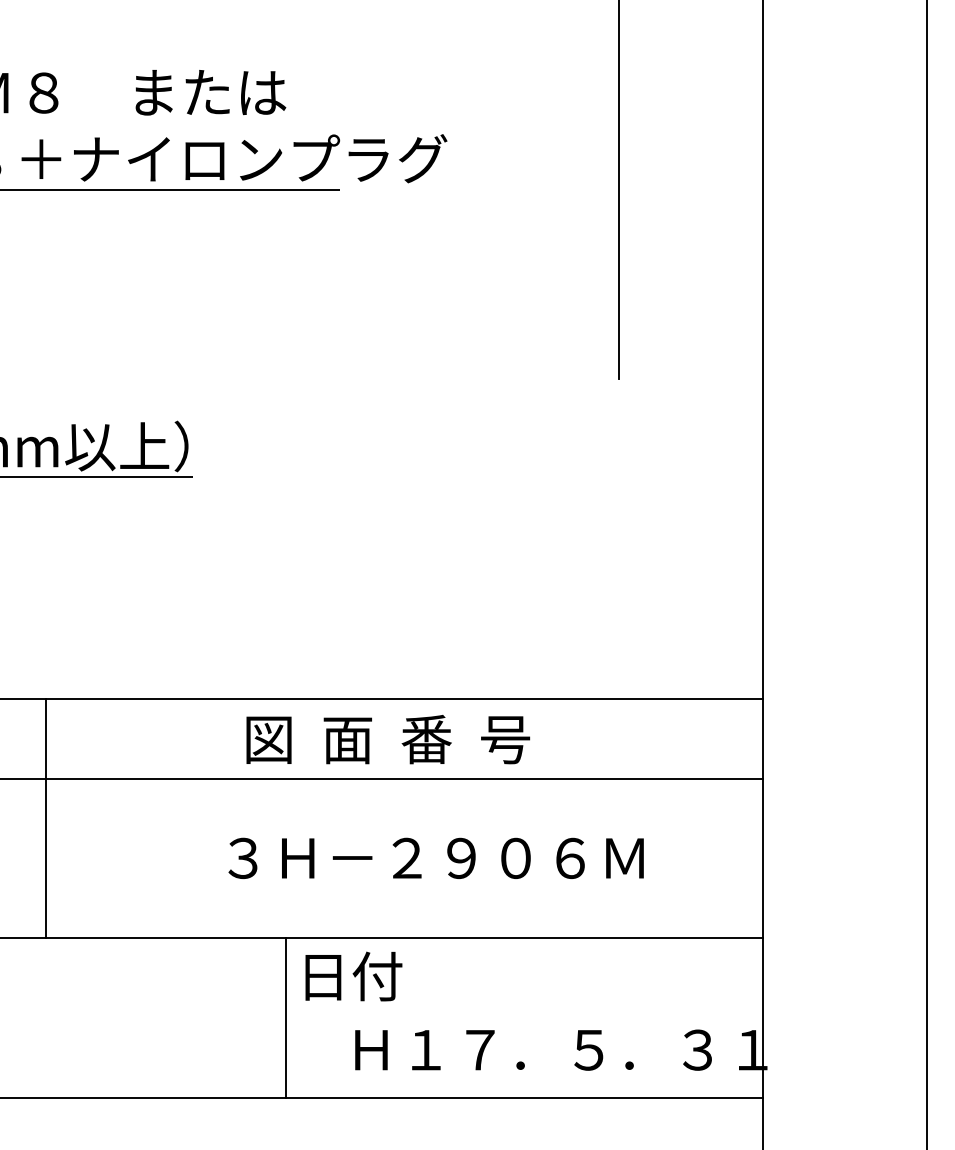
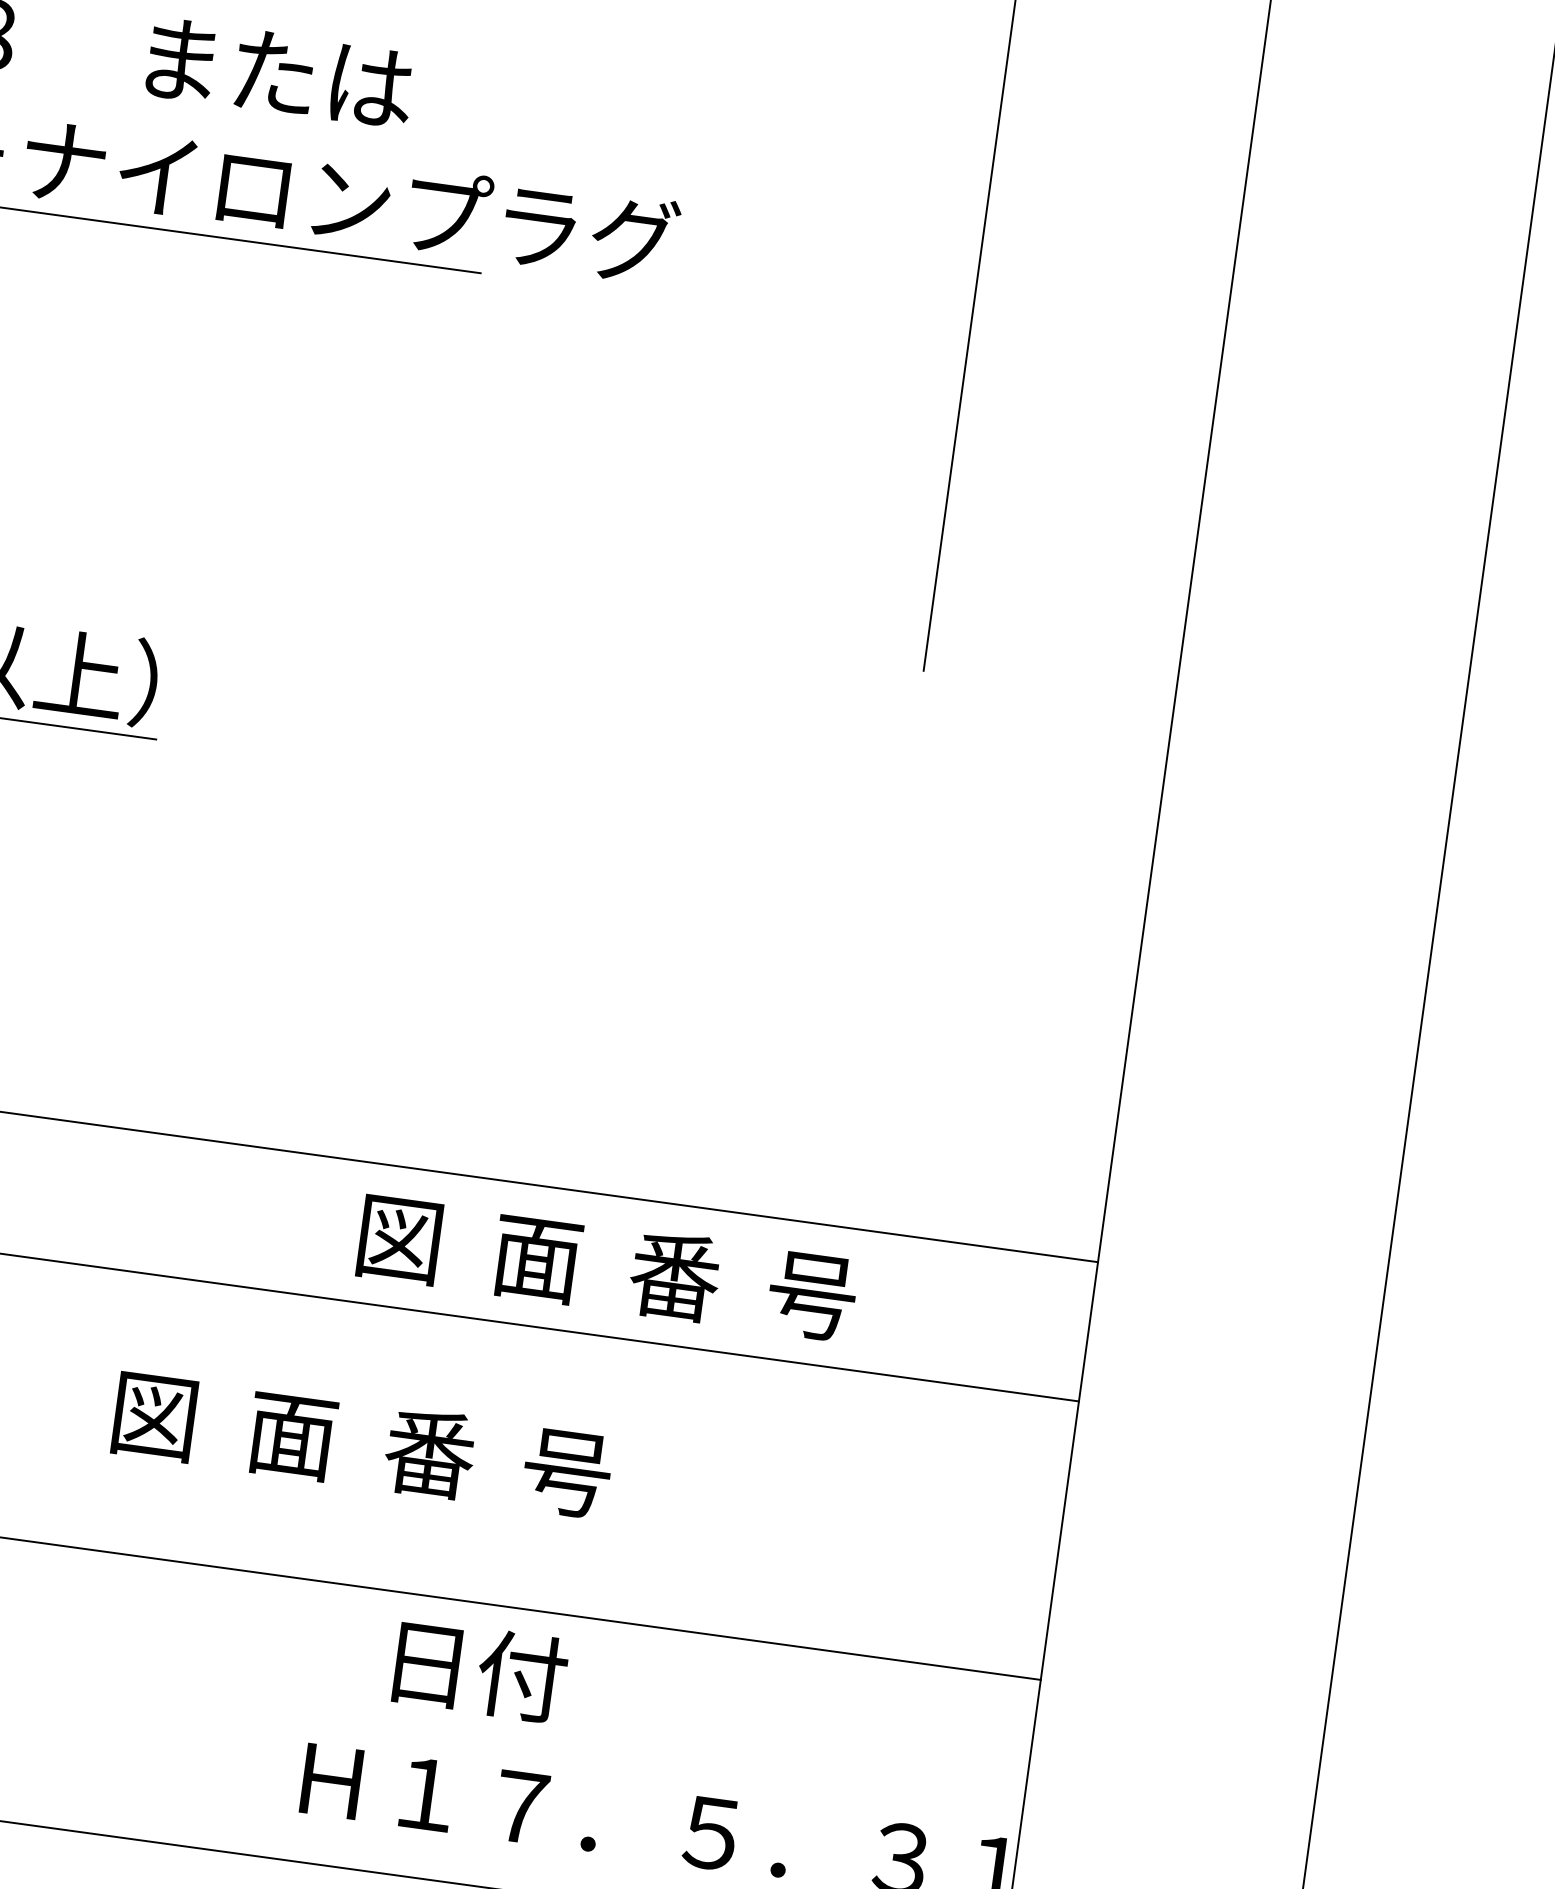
text: (388, 739) -> (608, 1267), moved
text: (432, 857) -> (484, 1460), ３Ｈ－２９０６Ｍ -> 図  面  番  号
text: (353, 976) -> (480, 1670), moved
line: (285, 1018) -> (189, 1705), removed

